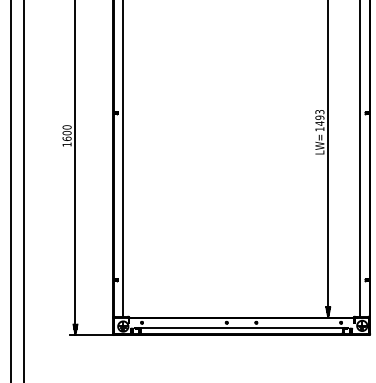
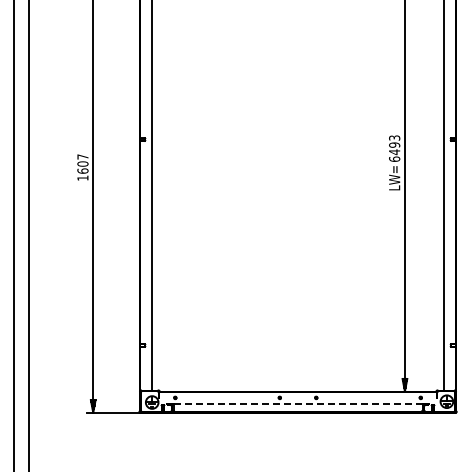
text: (66, 127) -> (82, 156), 1600 -> 1607
text: (319, 128) -> (394, 158), 1493 -> 6493
line: (241, 327) -> (297, 403), solid -> dashed

